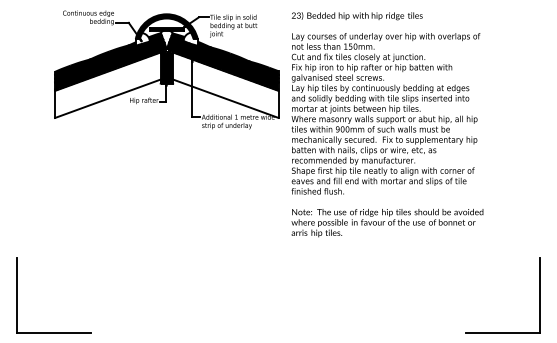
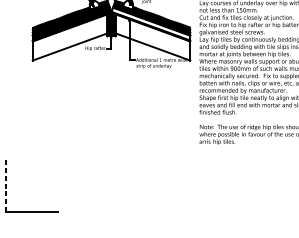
fill: (222, 65) -> (150, 23), removed
line: (16, 294) -> (5, 185), solid -> dashed

